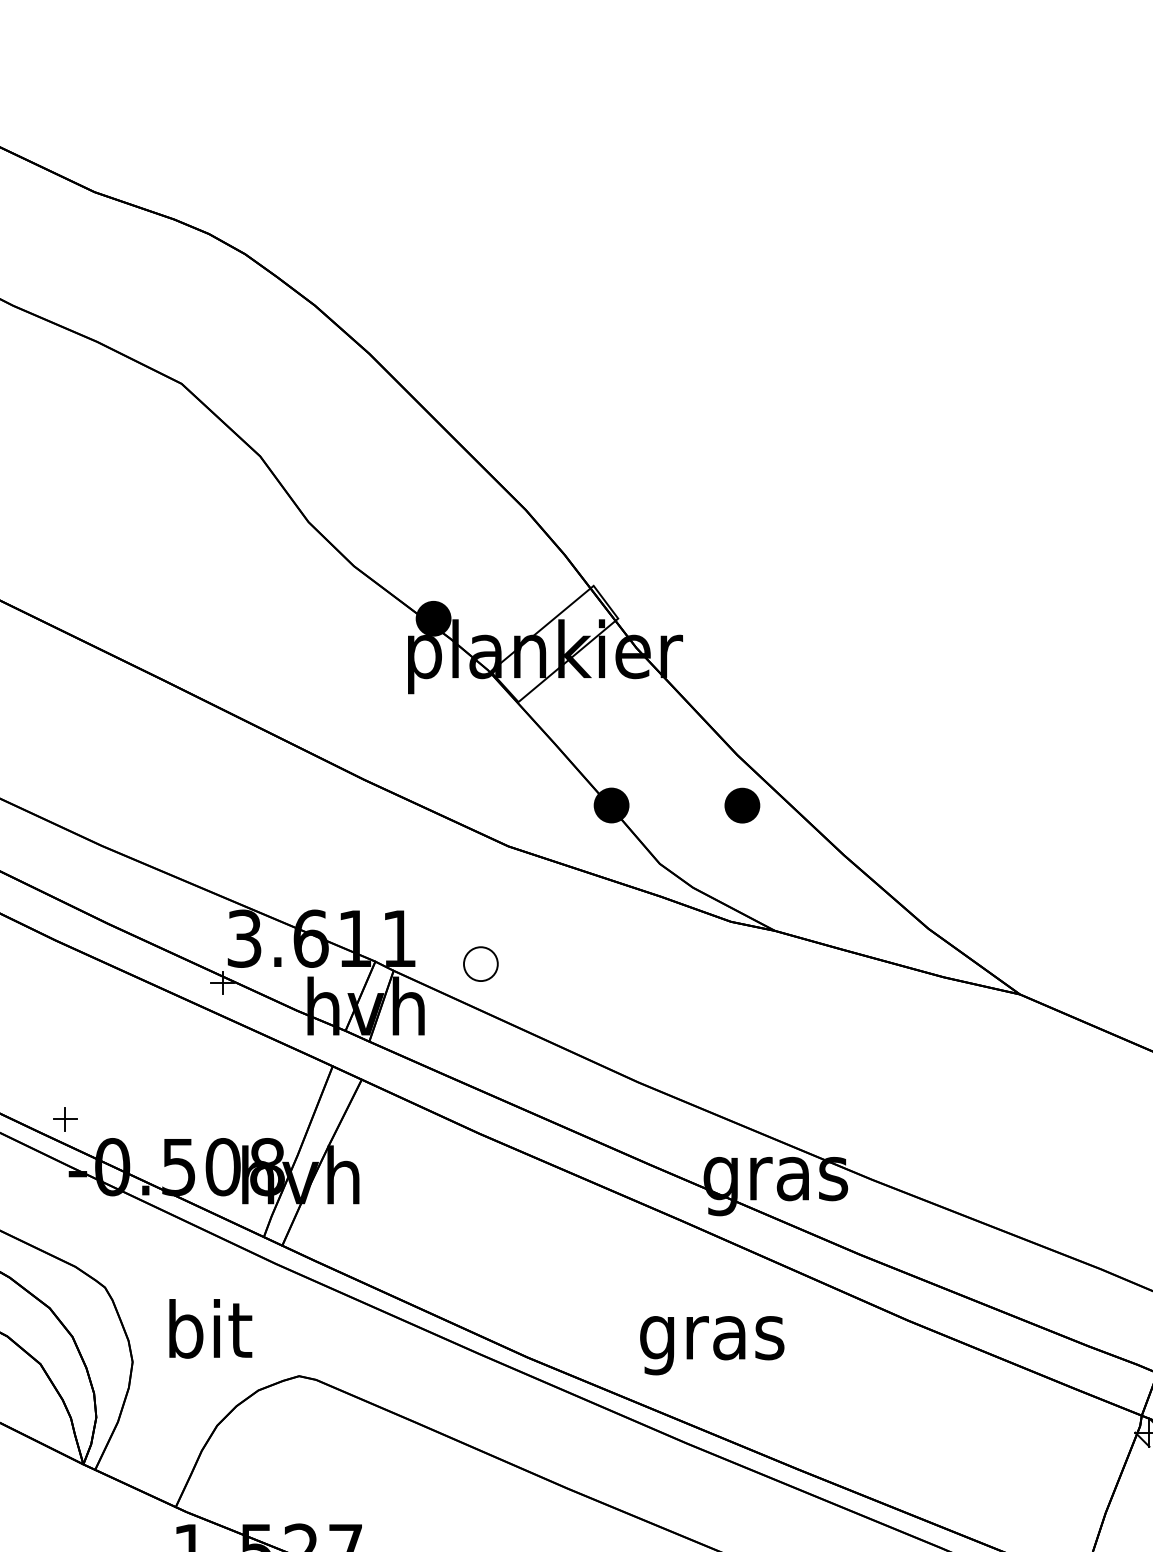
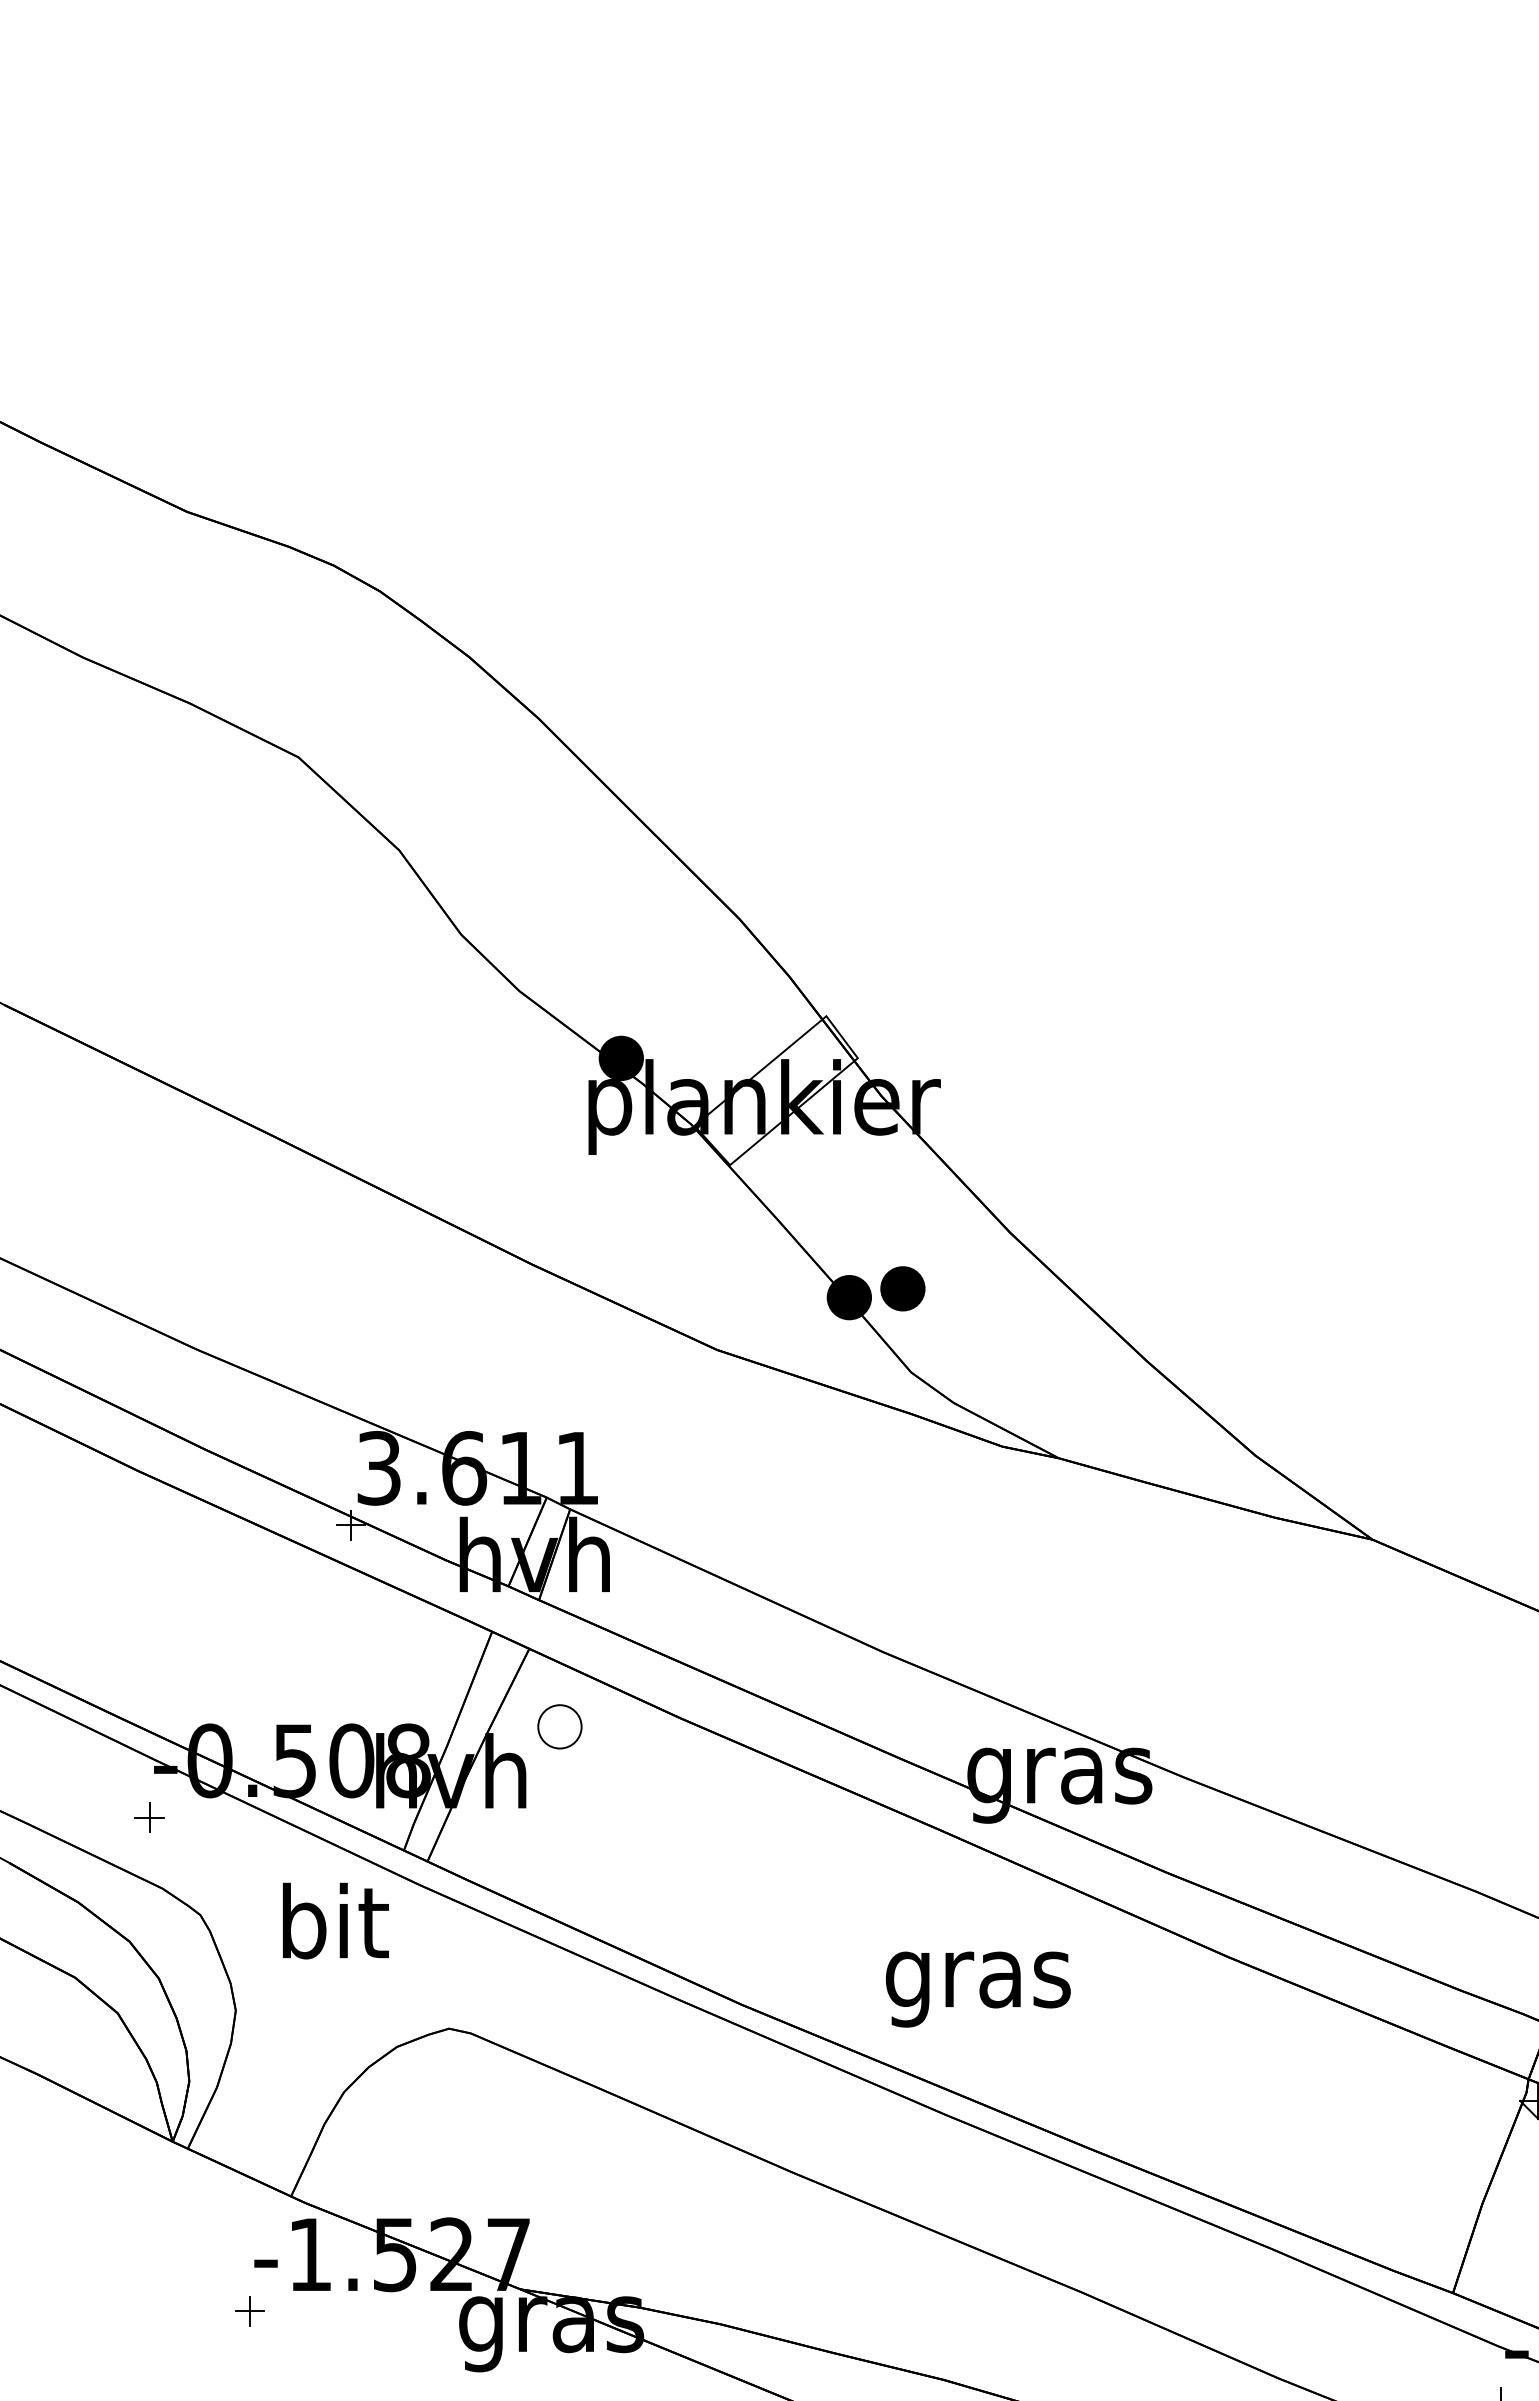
part: (742, 805) -> (902, 1288), moved
part: (480, 963) -> (559, 1726), moved
part: (65, 1119) -> (149, 1817), moved
text: (210, 1328) -> (335, 1920), moved

